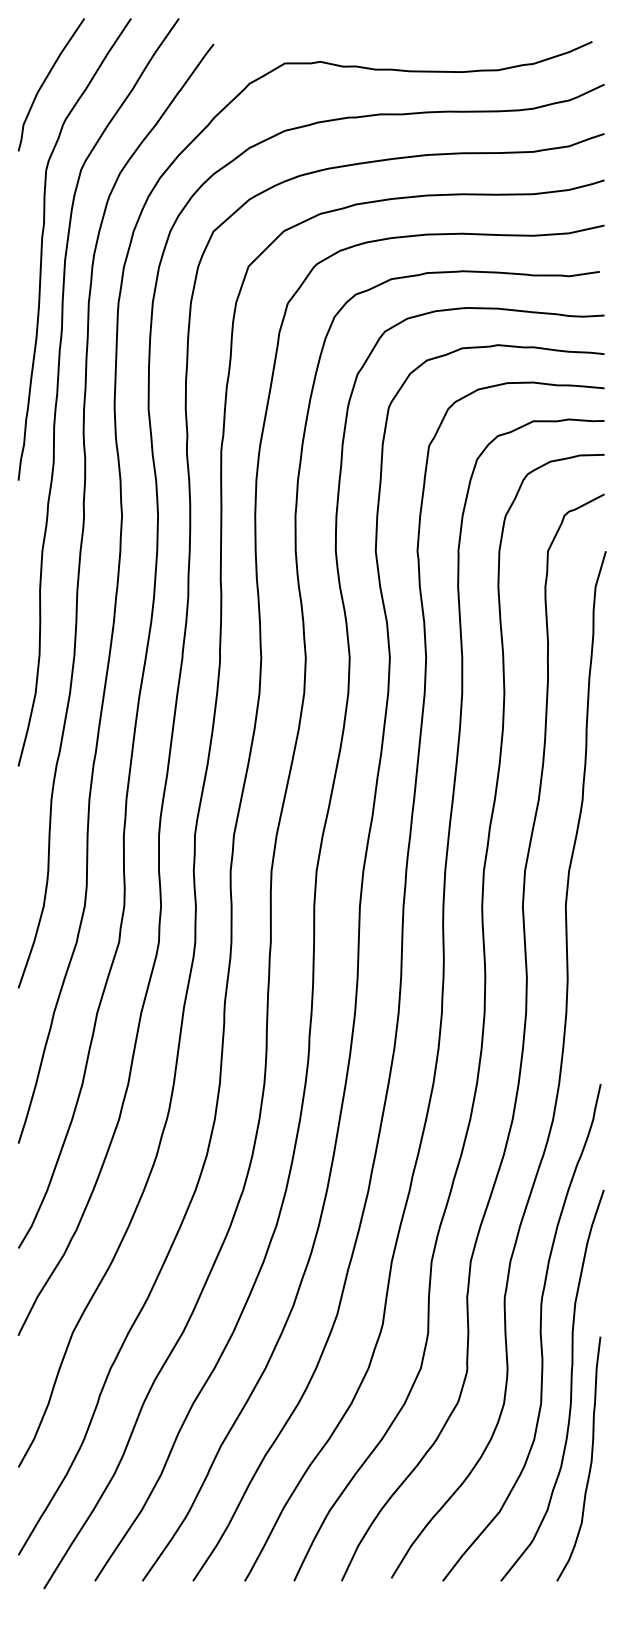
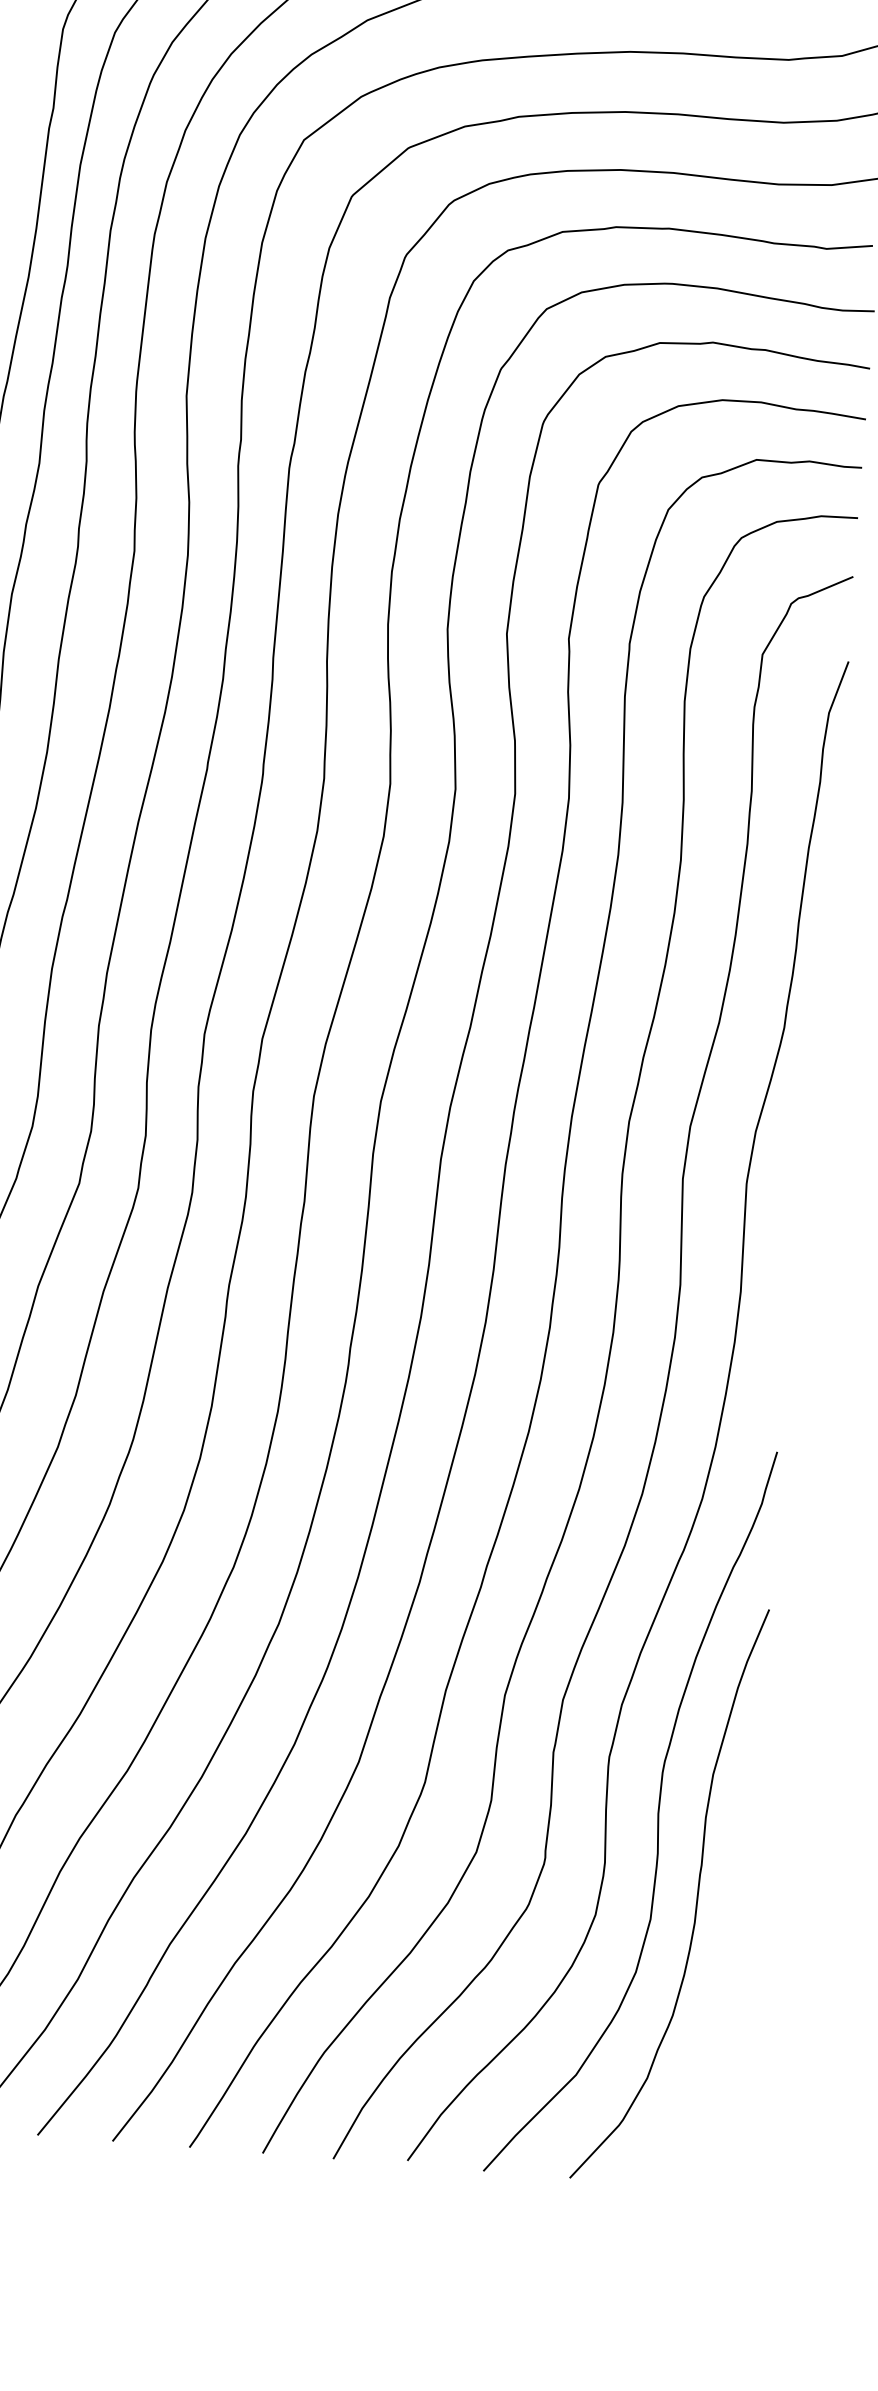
curve: (590, 1458) -> (717, 2006), removed

